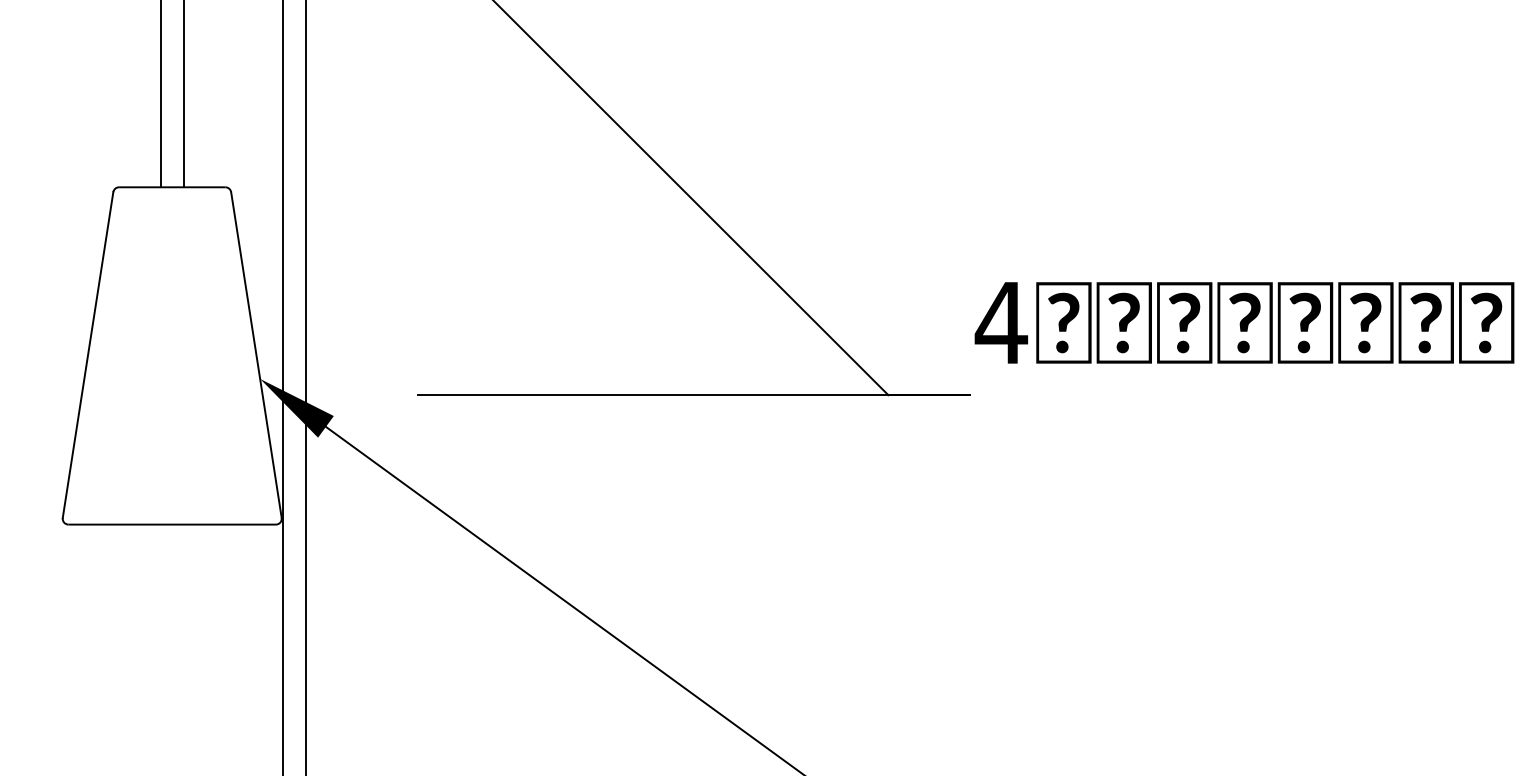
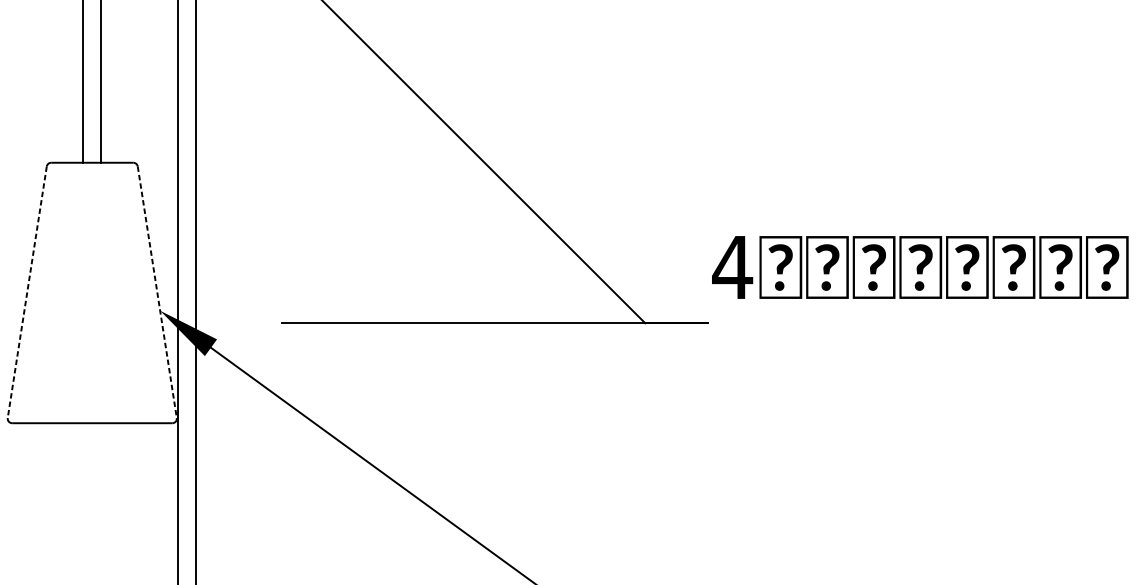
line: (88, 355) -> (27, 292), solid -> dashed
line: (256, 355) -> (157, 292), solid -> dashed

